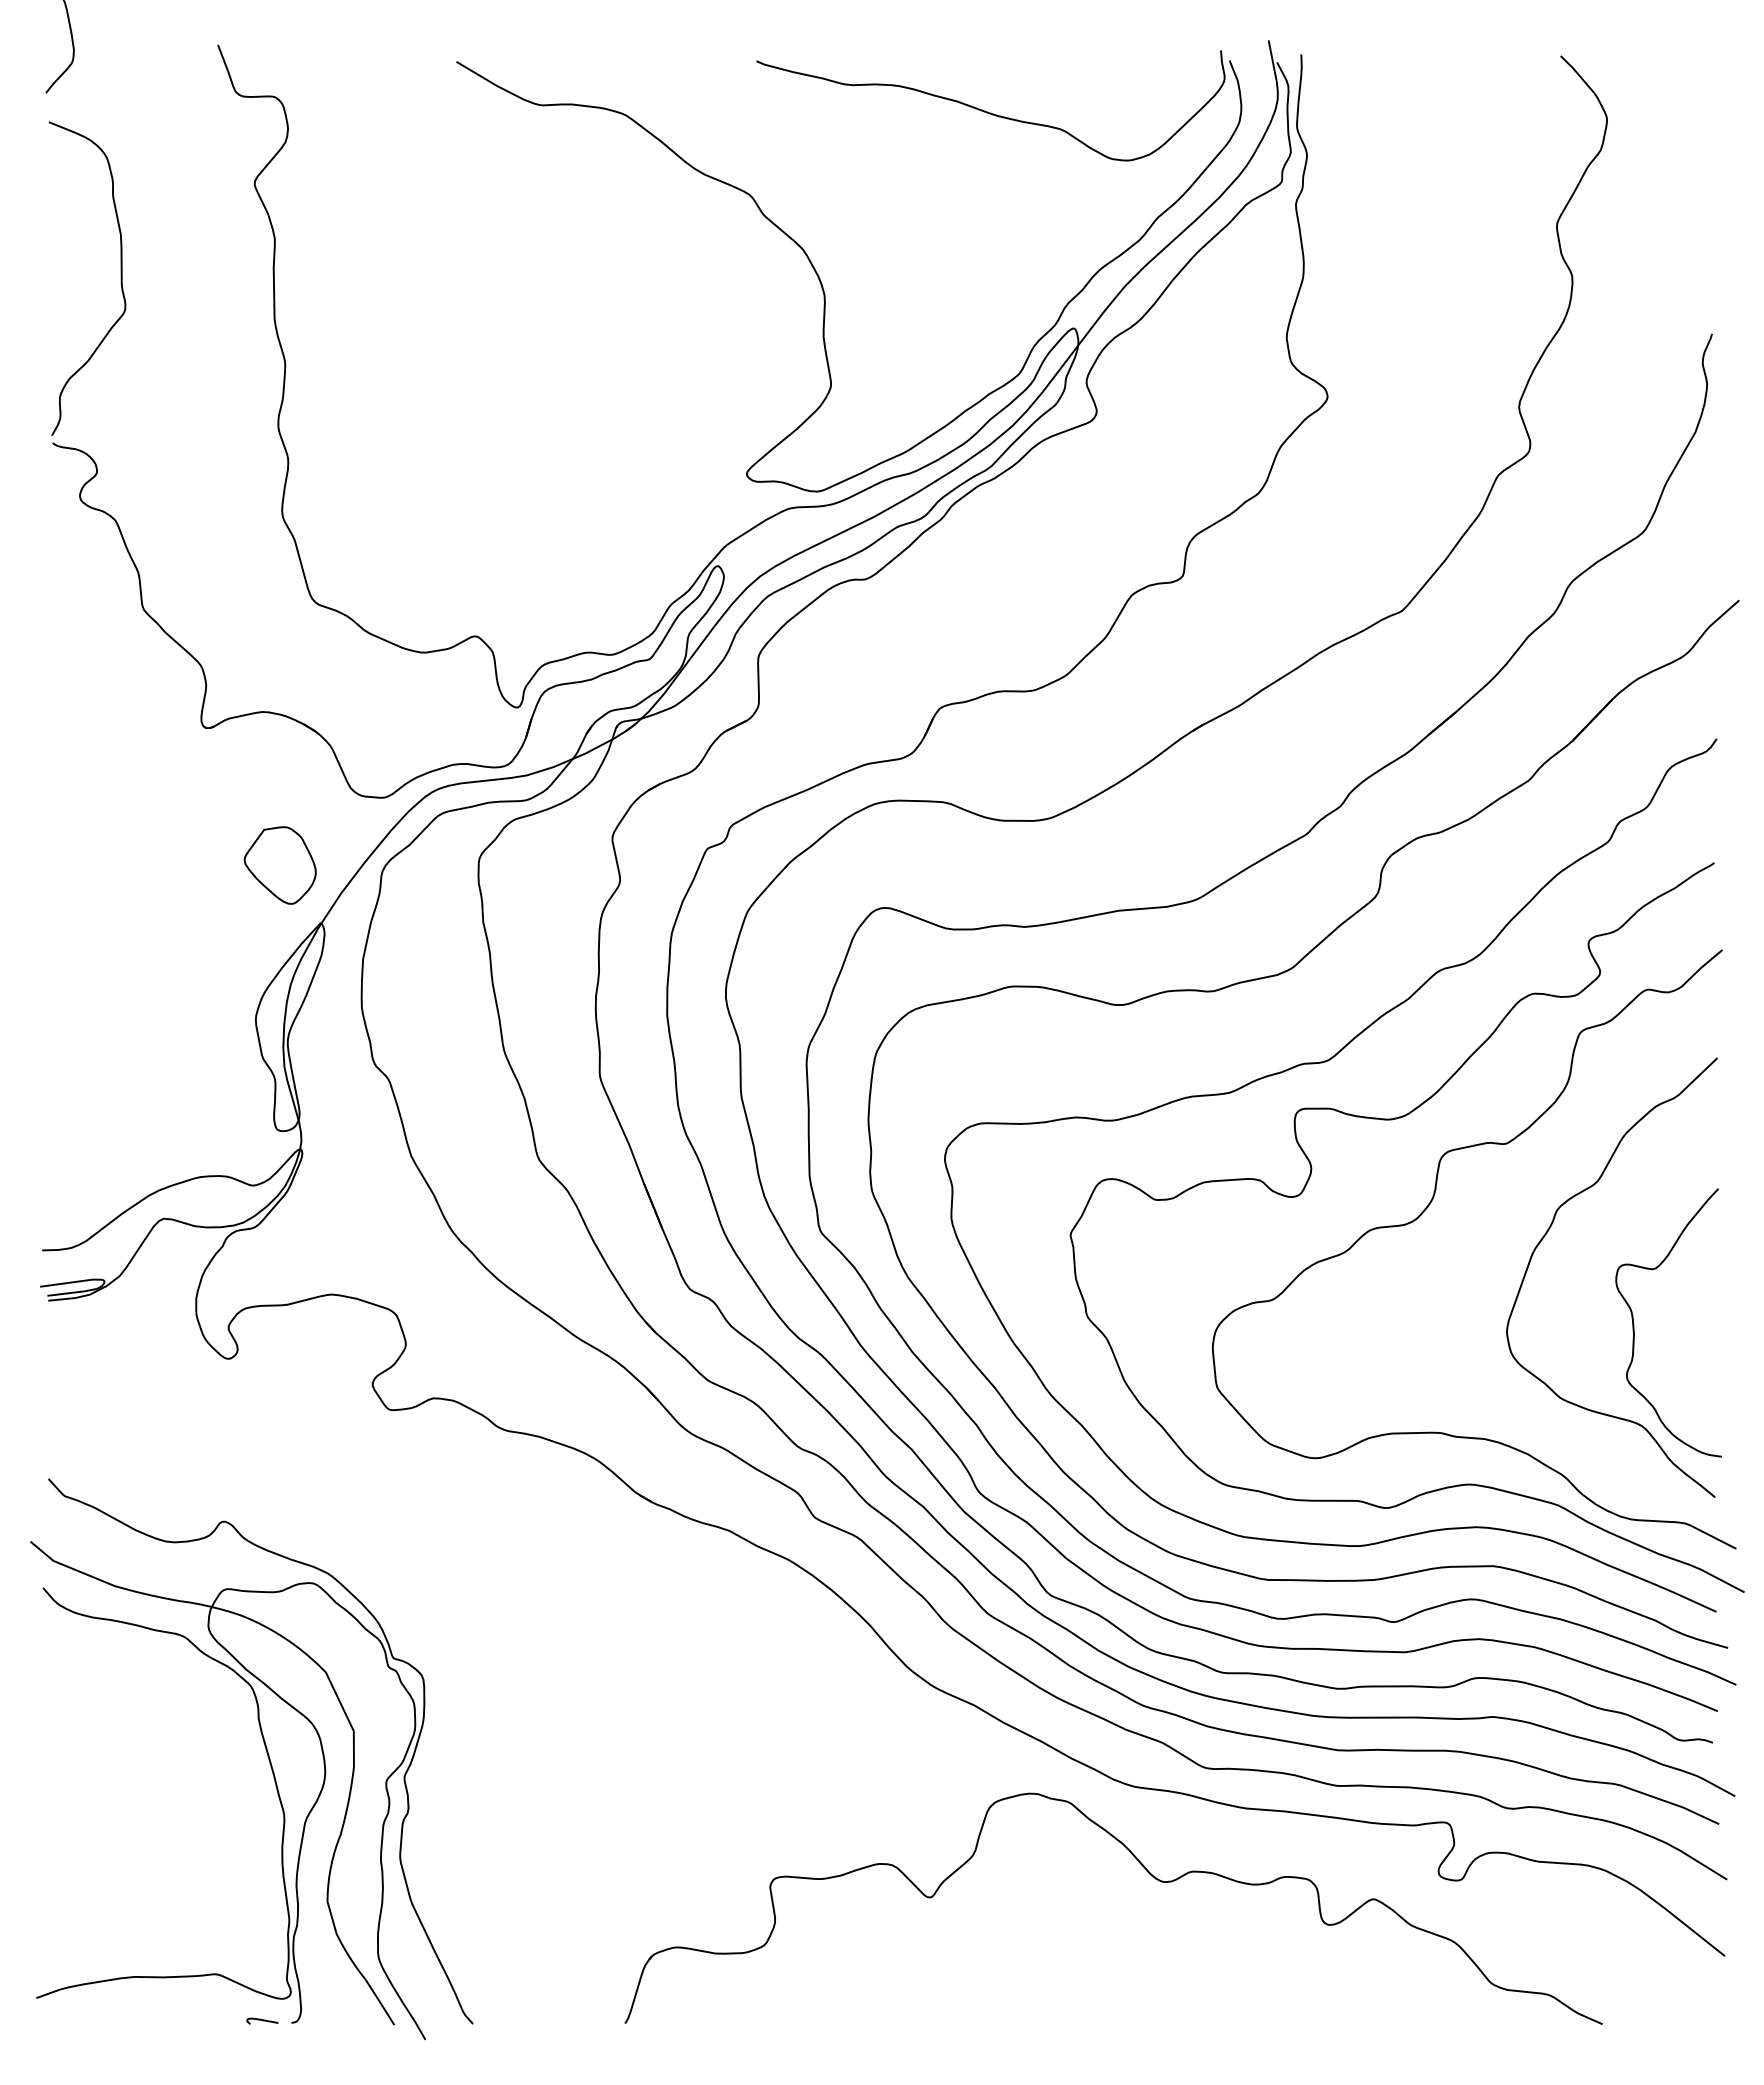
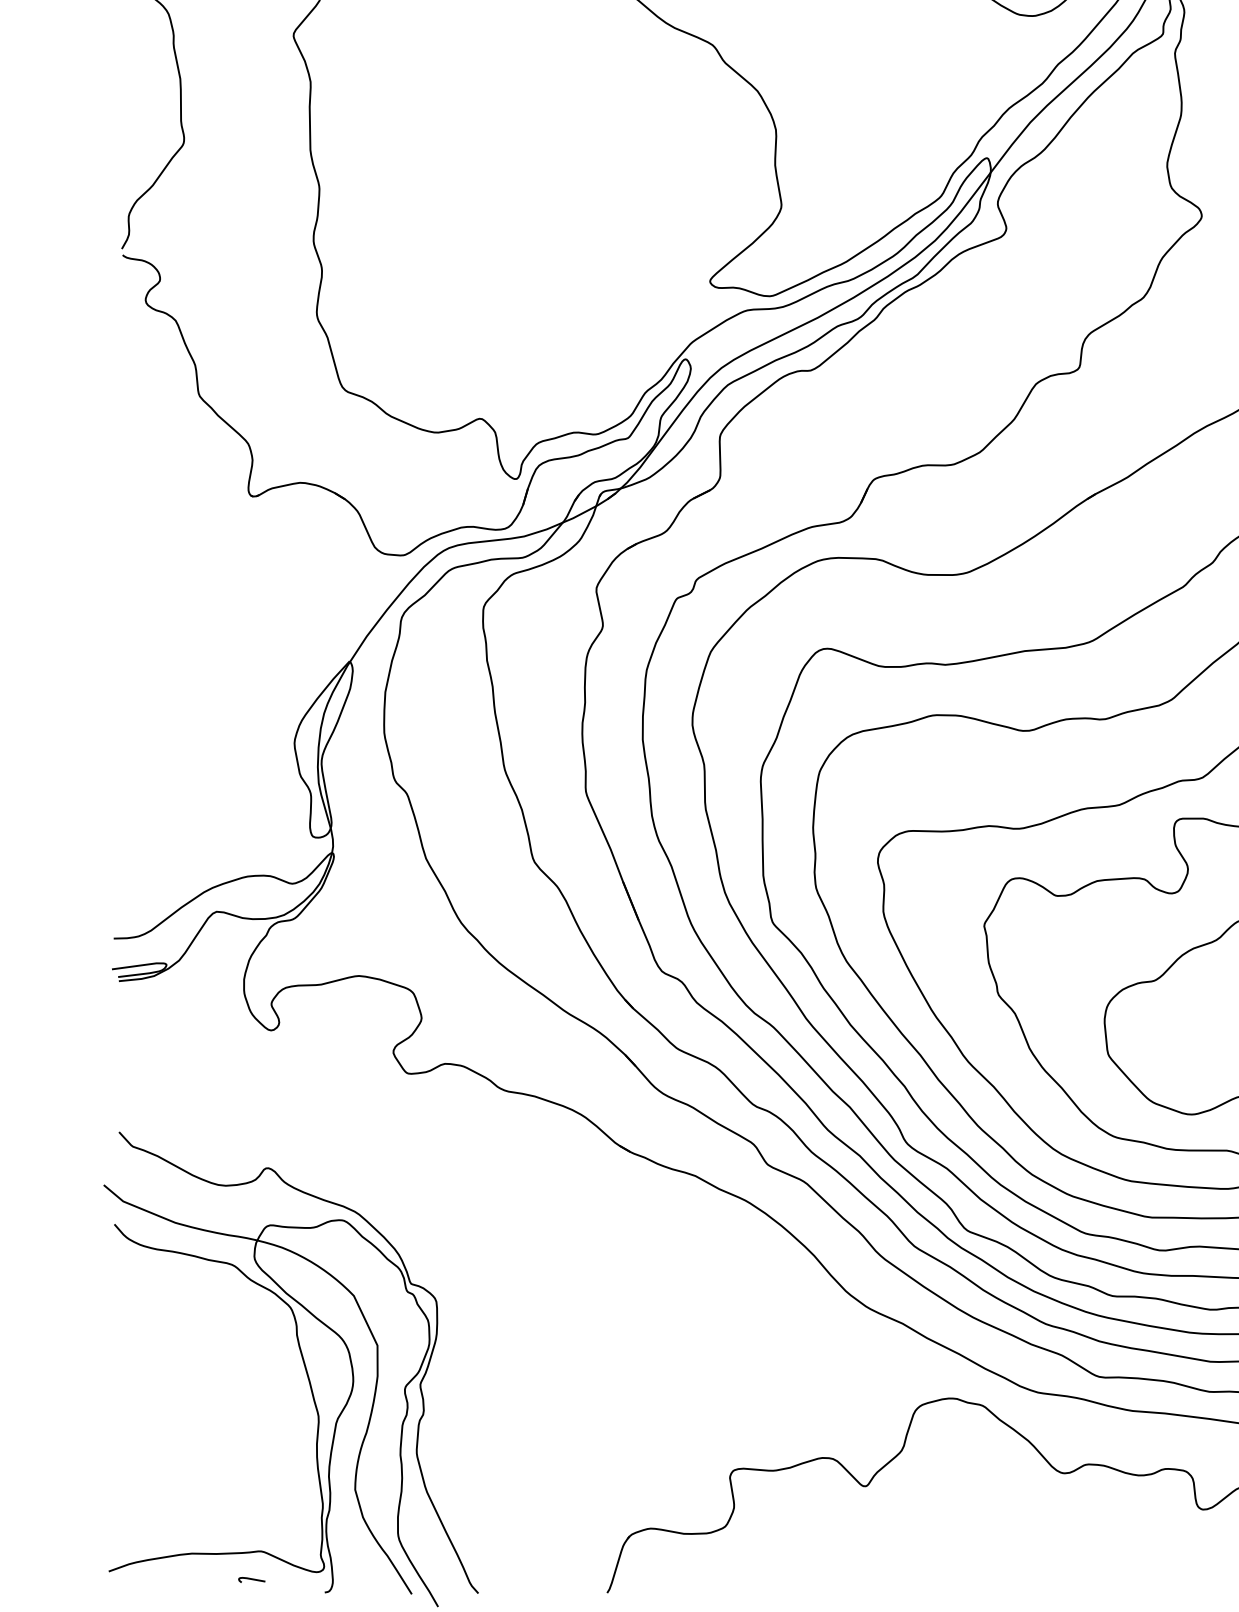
part: (279, 865) -> (314, 612), removed
curve: (262, 2020) -> (251, 1579), moved

